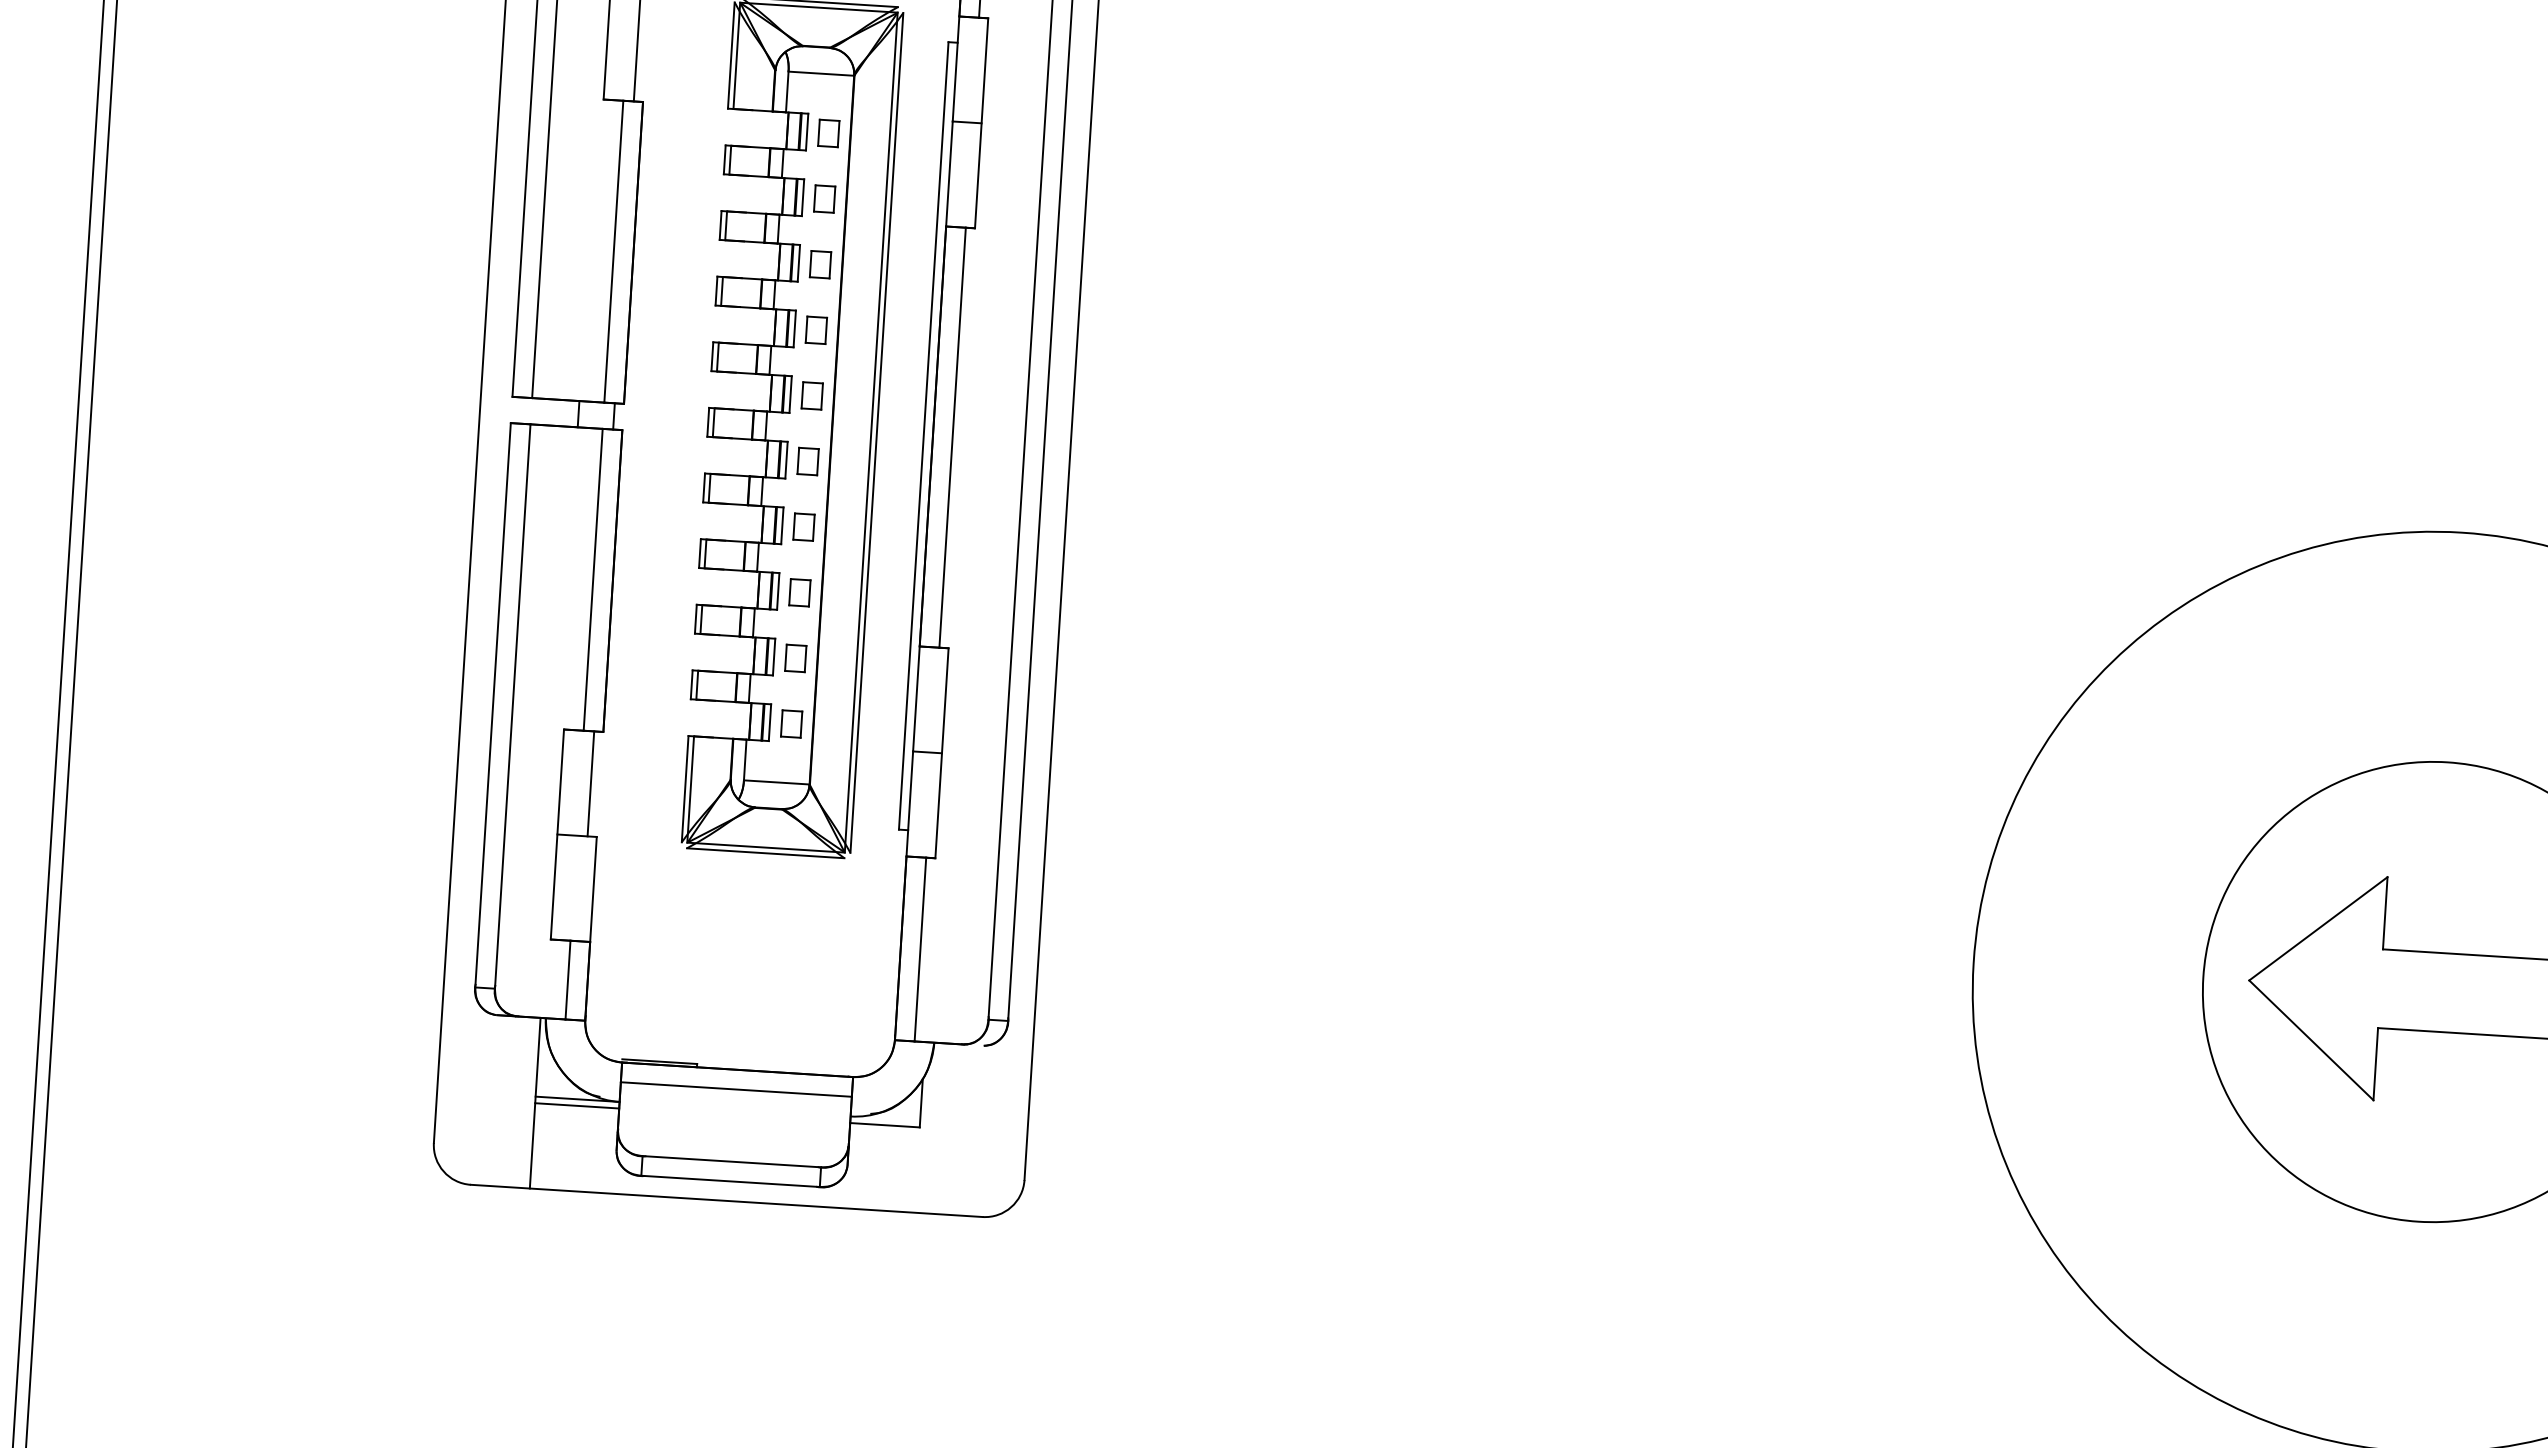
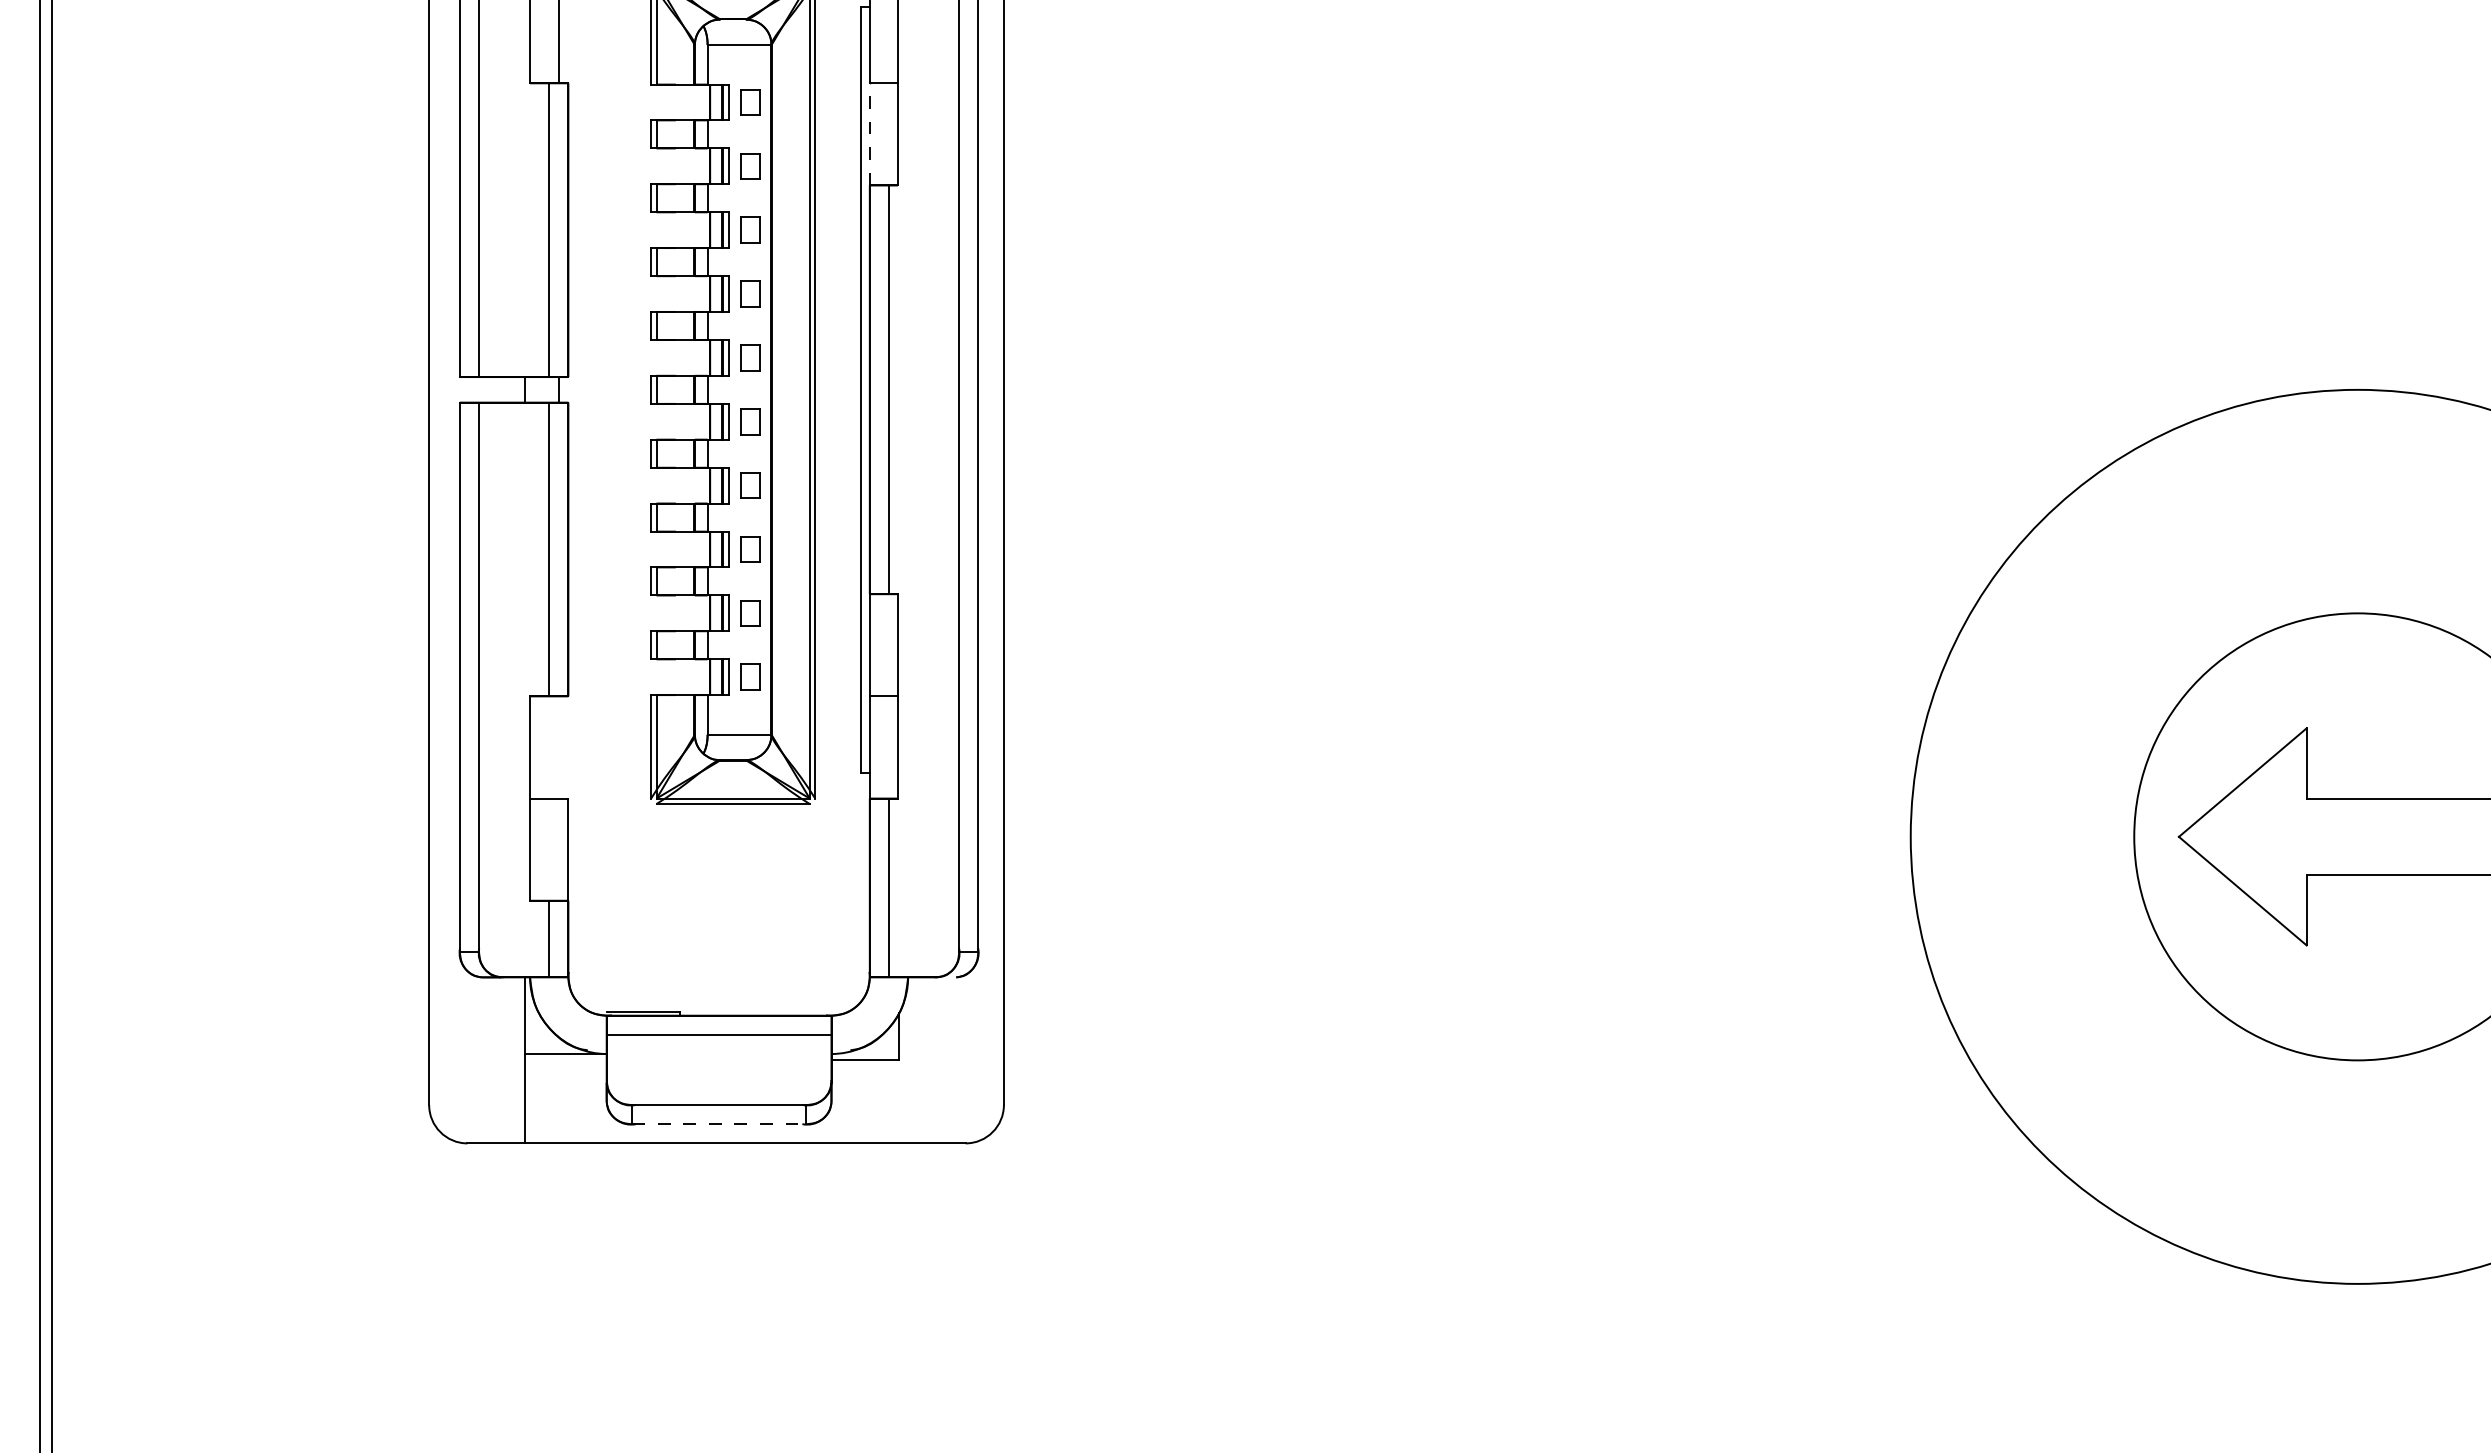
line: (949, 173) -> (869, 133), solid -> dashed
line: (590, 783) -> (559, 747), removed
line: (576, 1105) -> (565, 1060), removed
line: (730, 1181) -> (719, 1124), solid -> dashed

